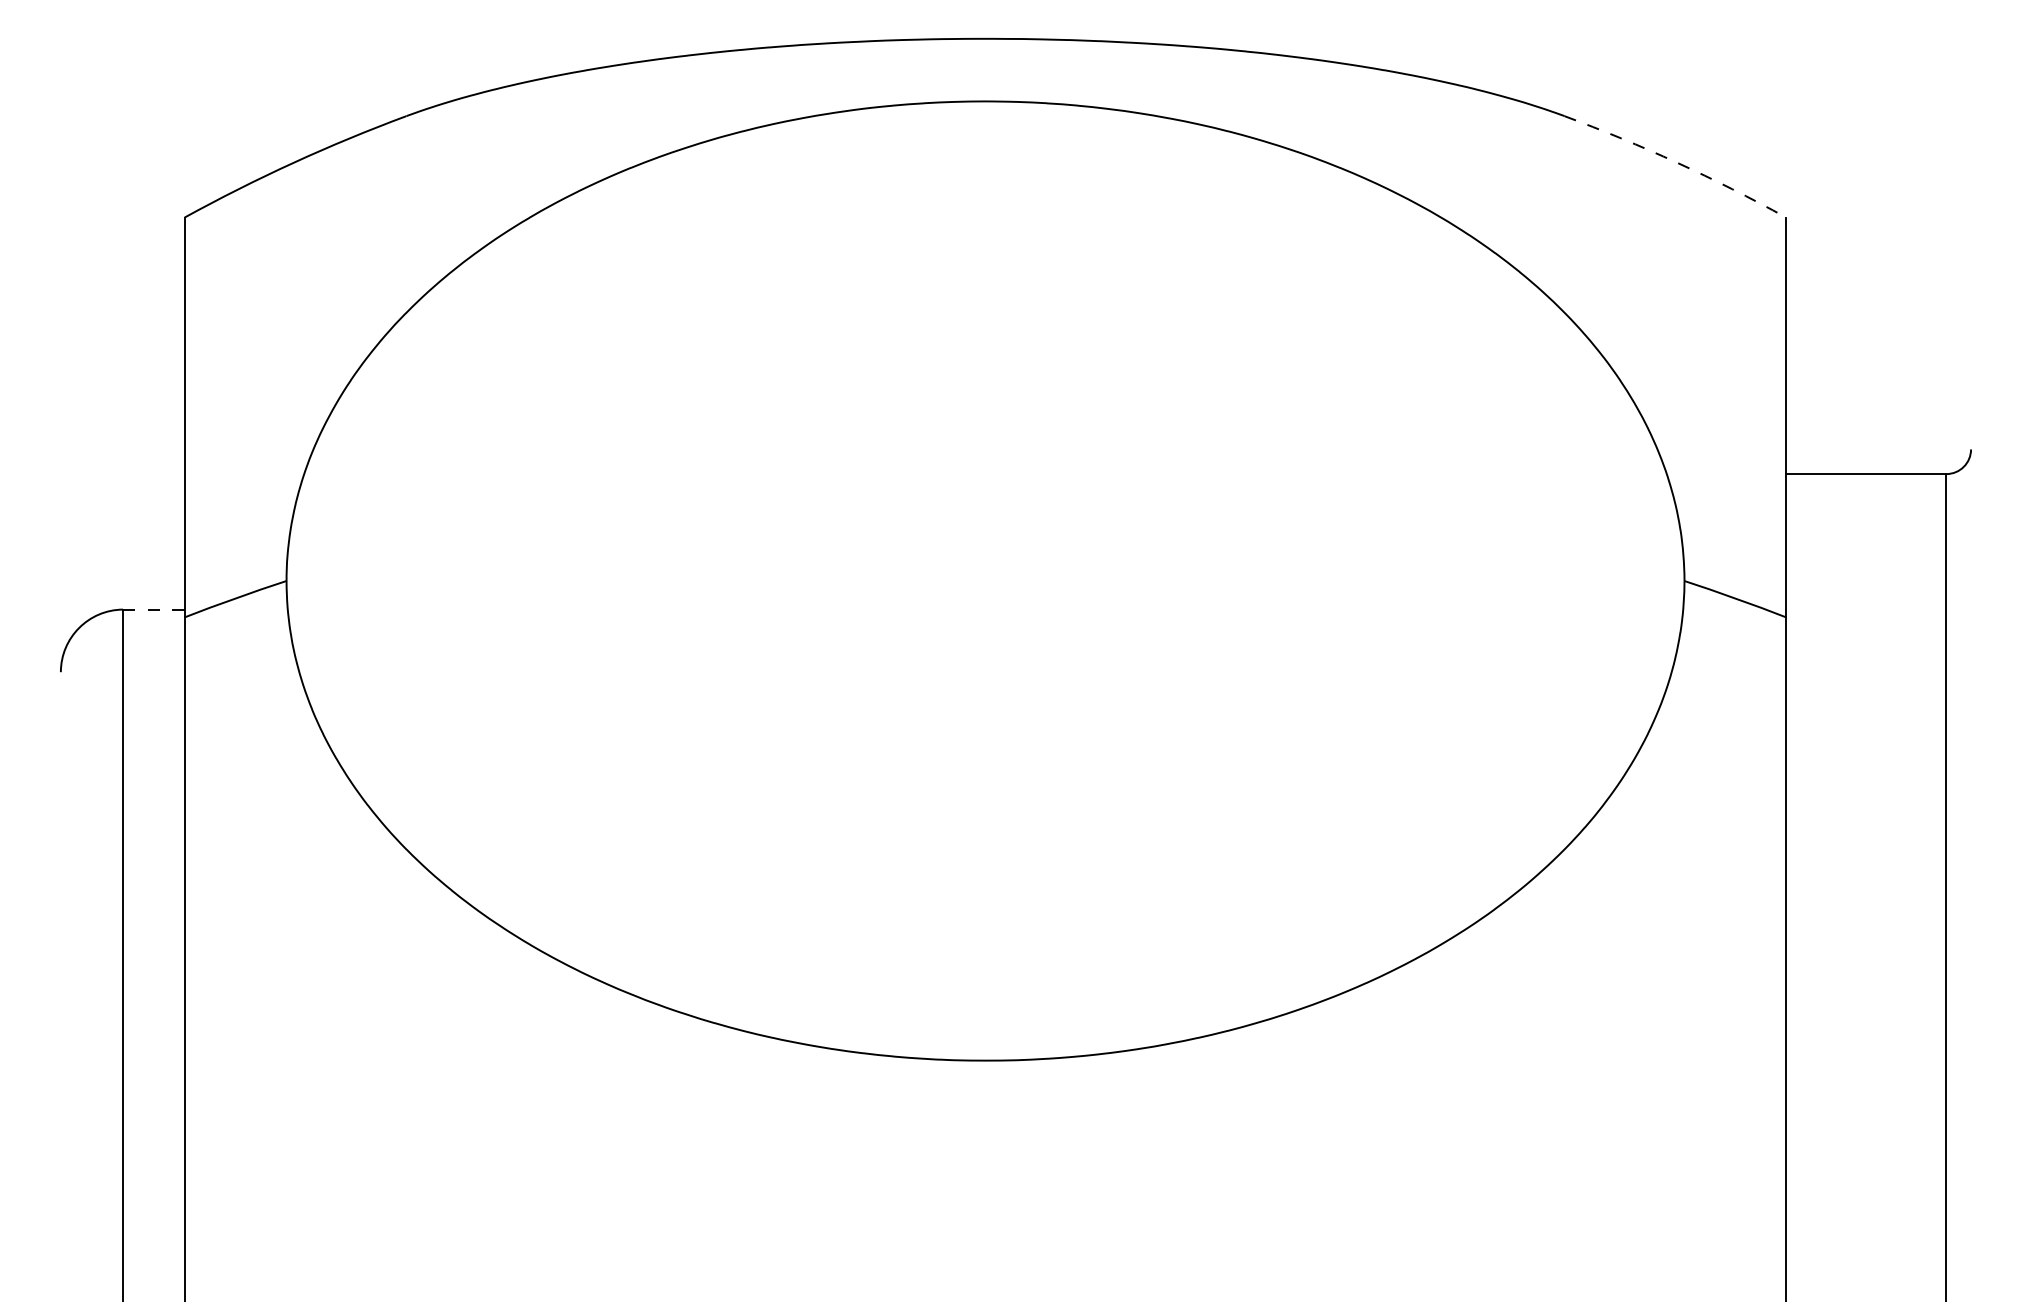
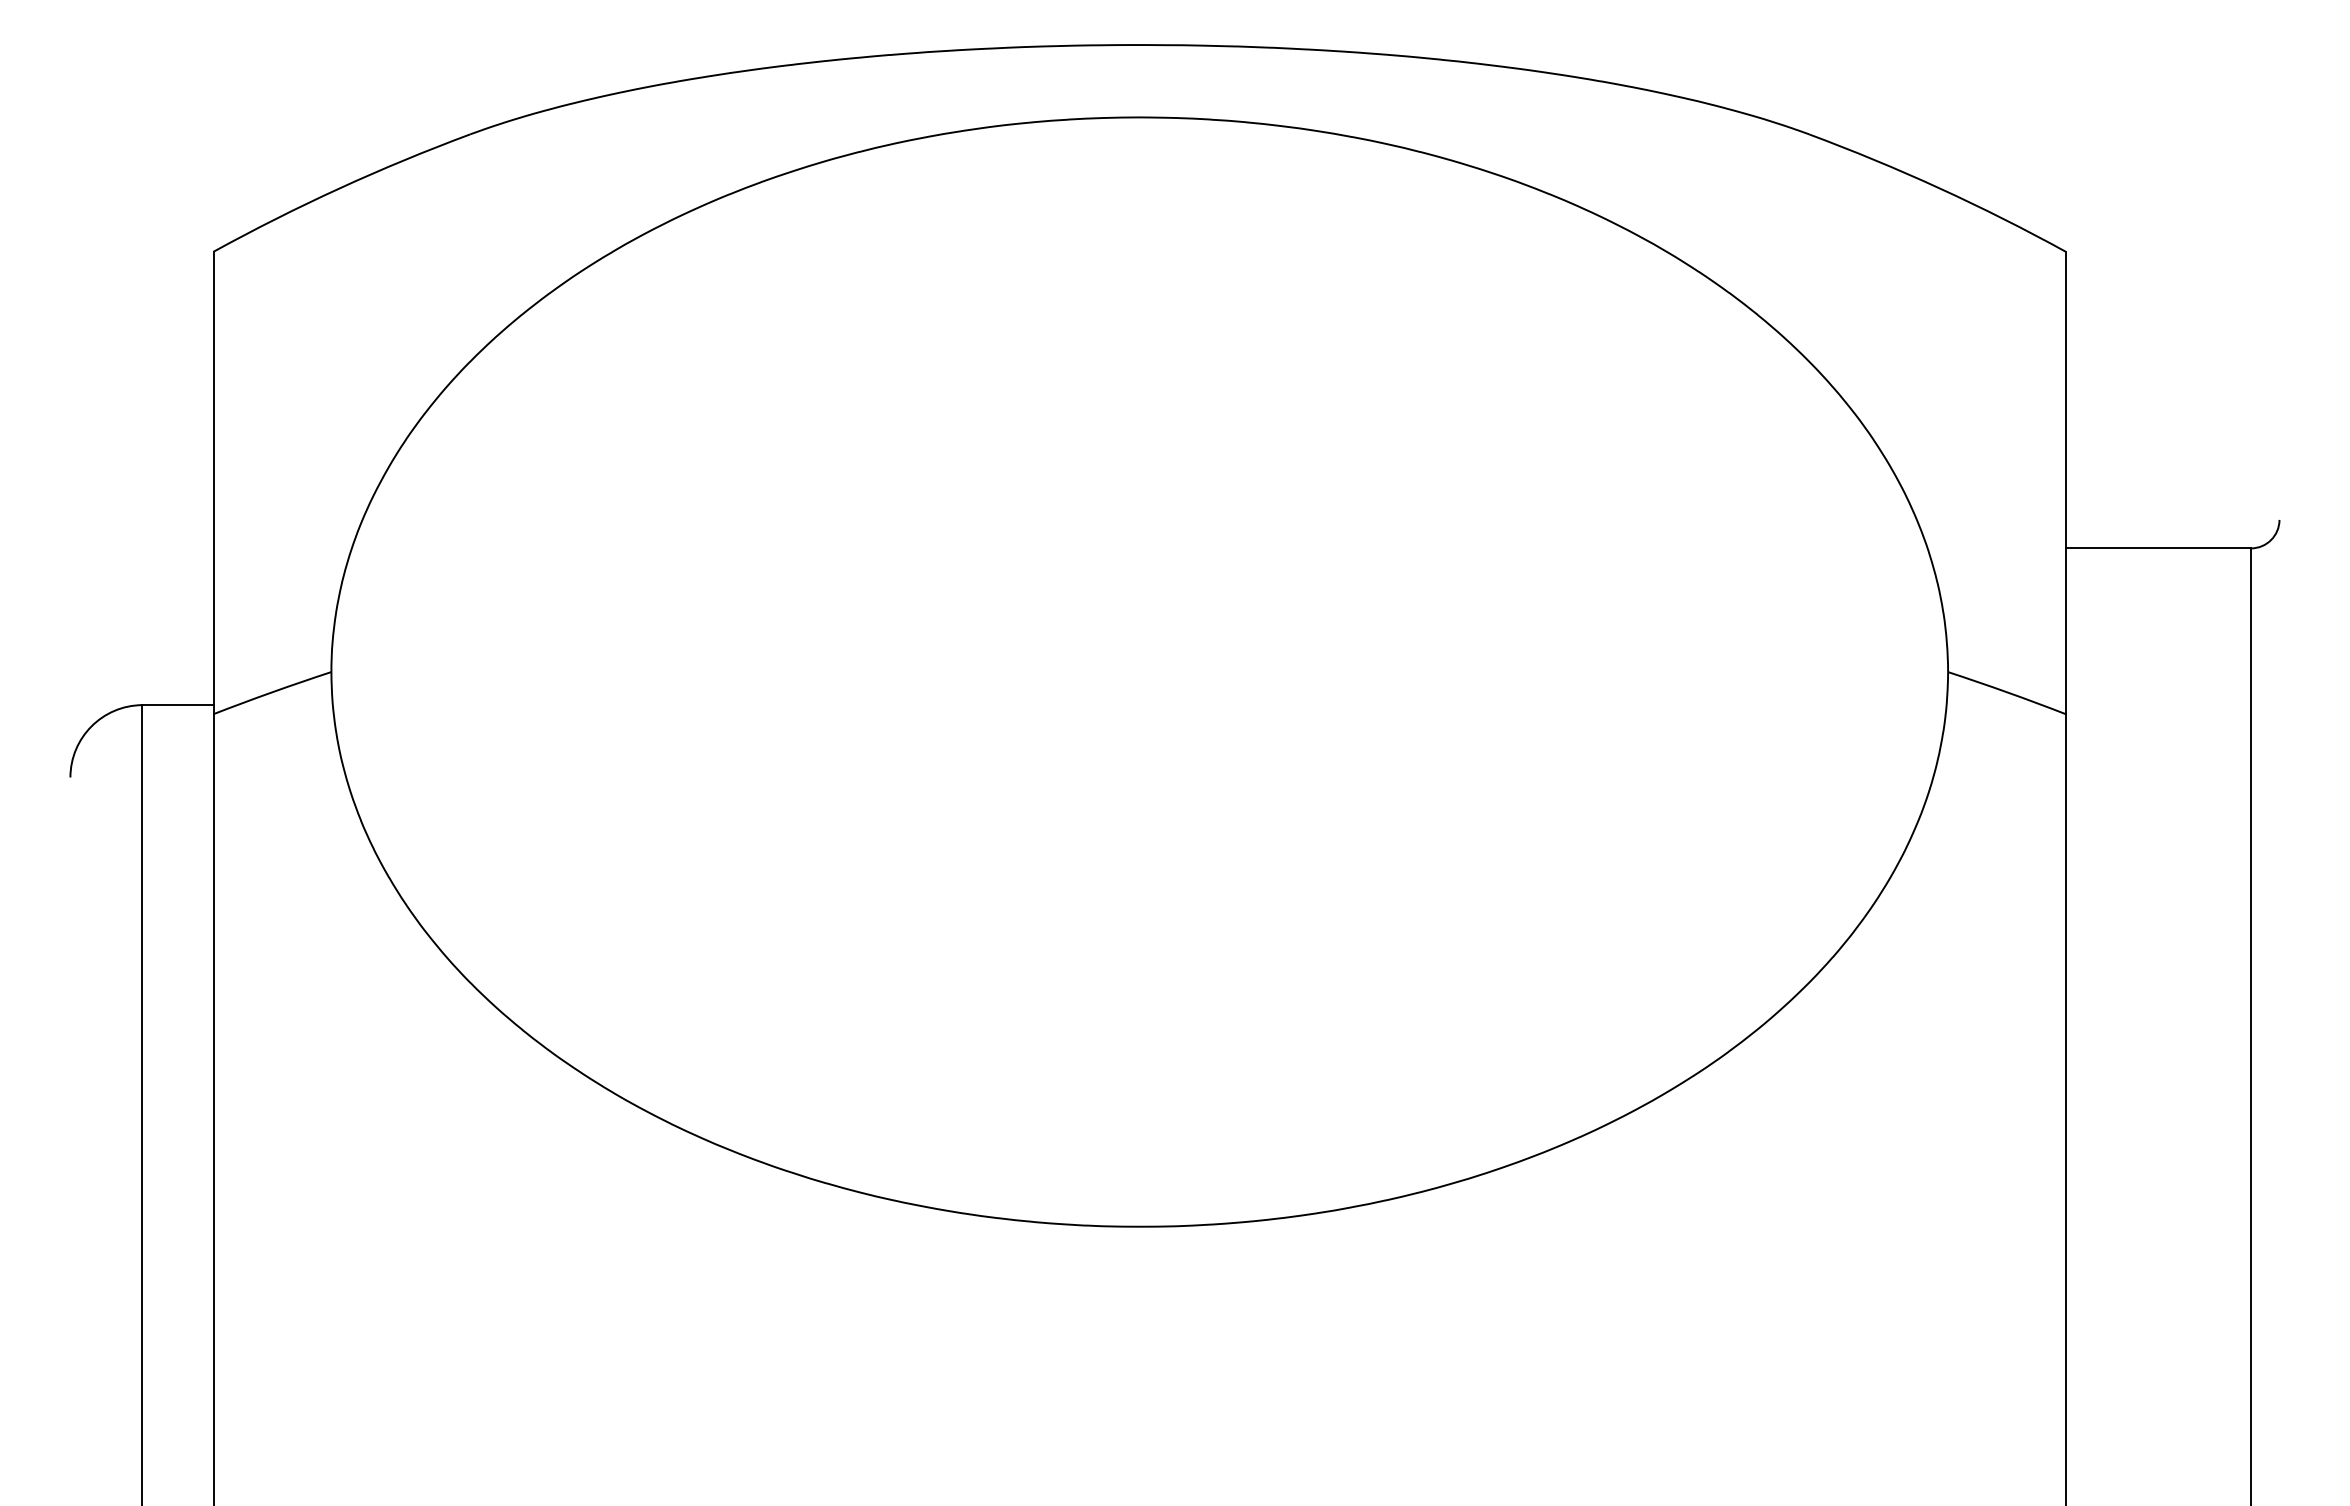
arc: (1677, 162) -> (1939, 188), dashed -> solid
line: (154, 609) -> (178, 705), dashed -> solid

